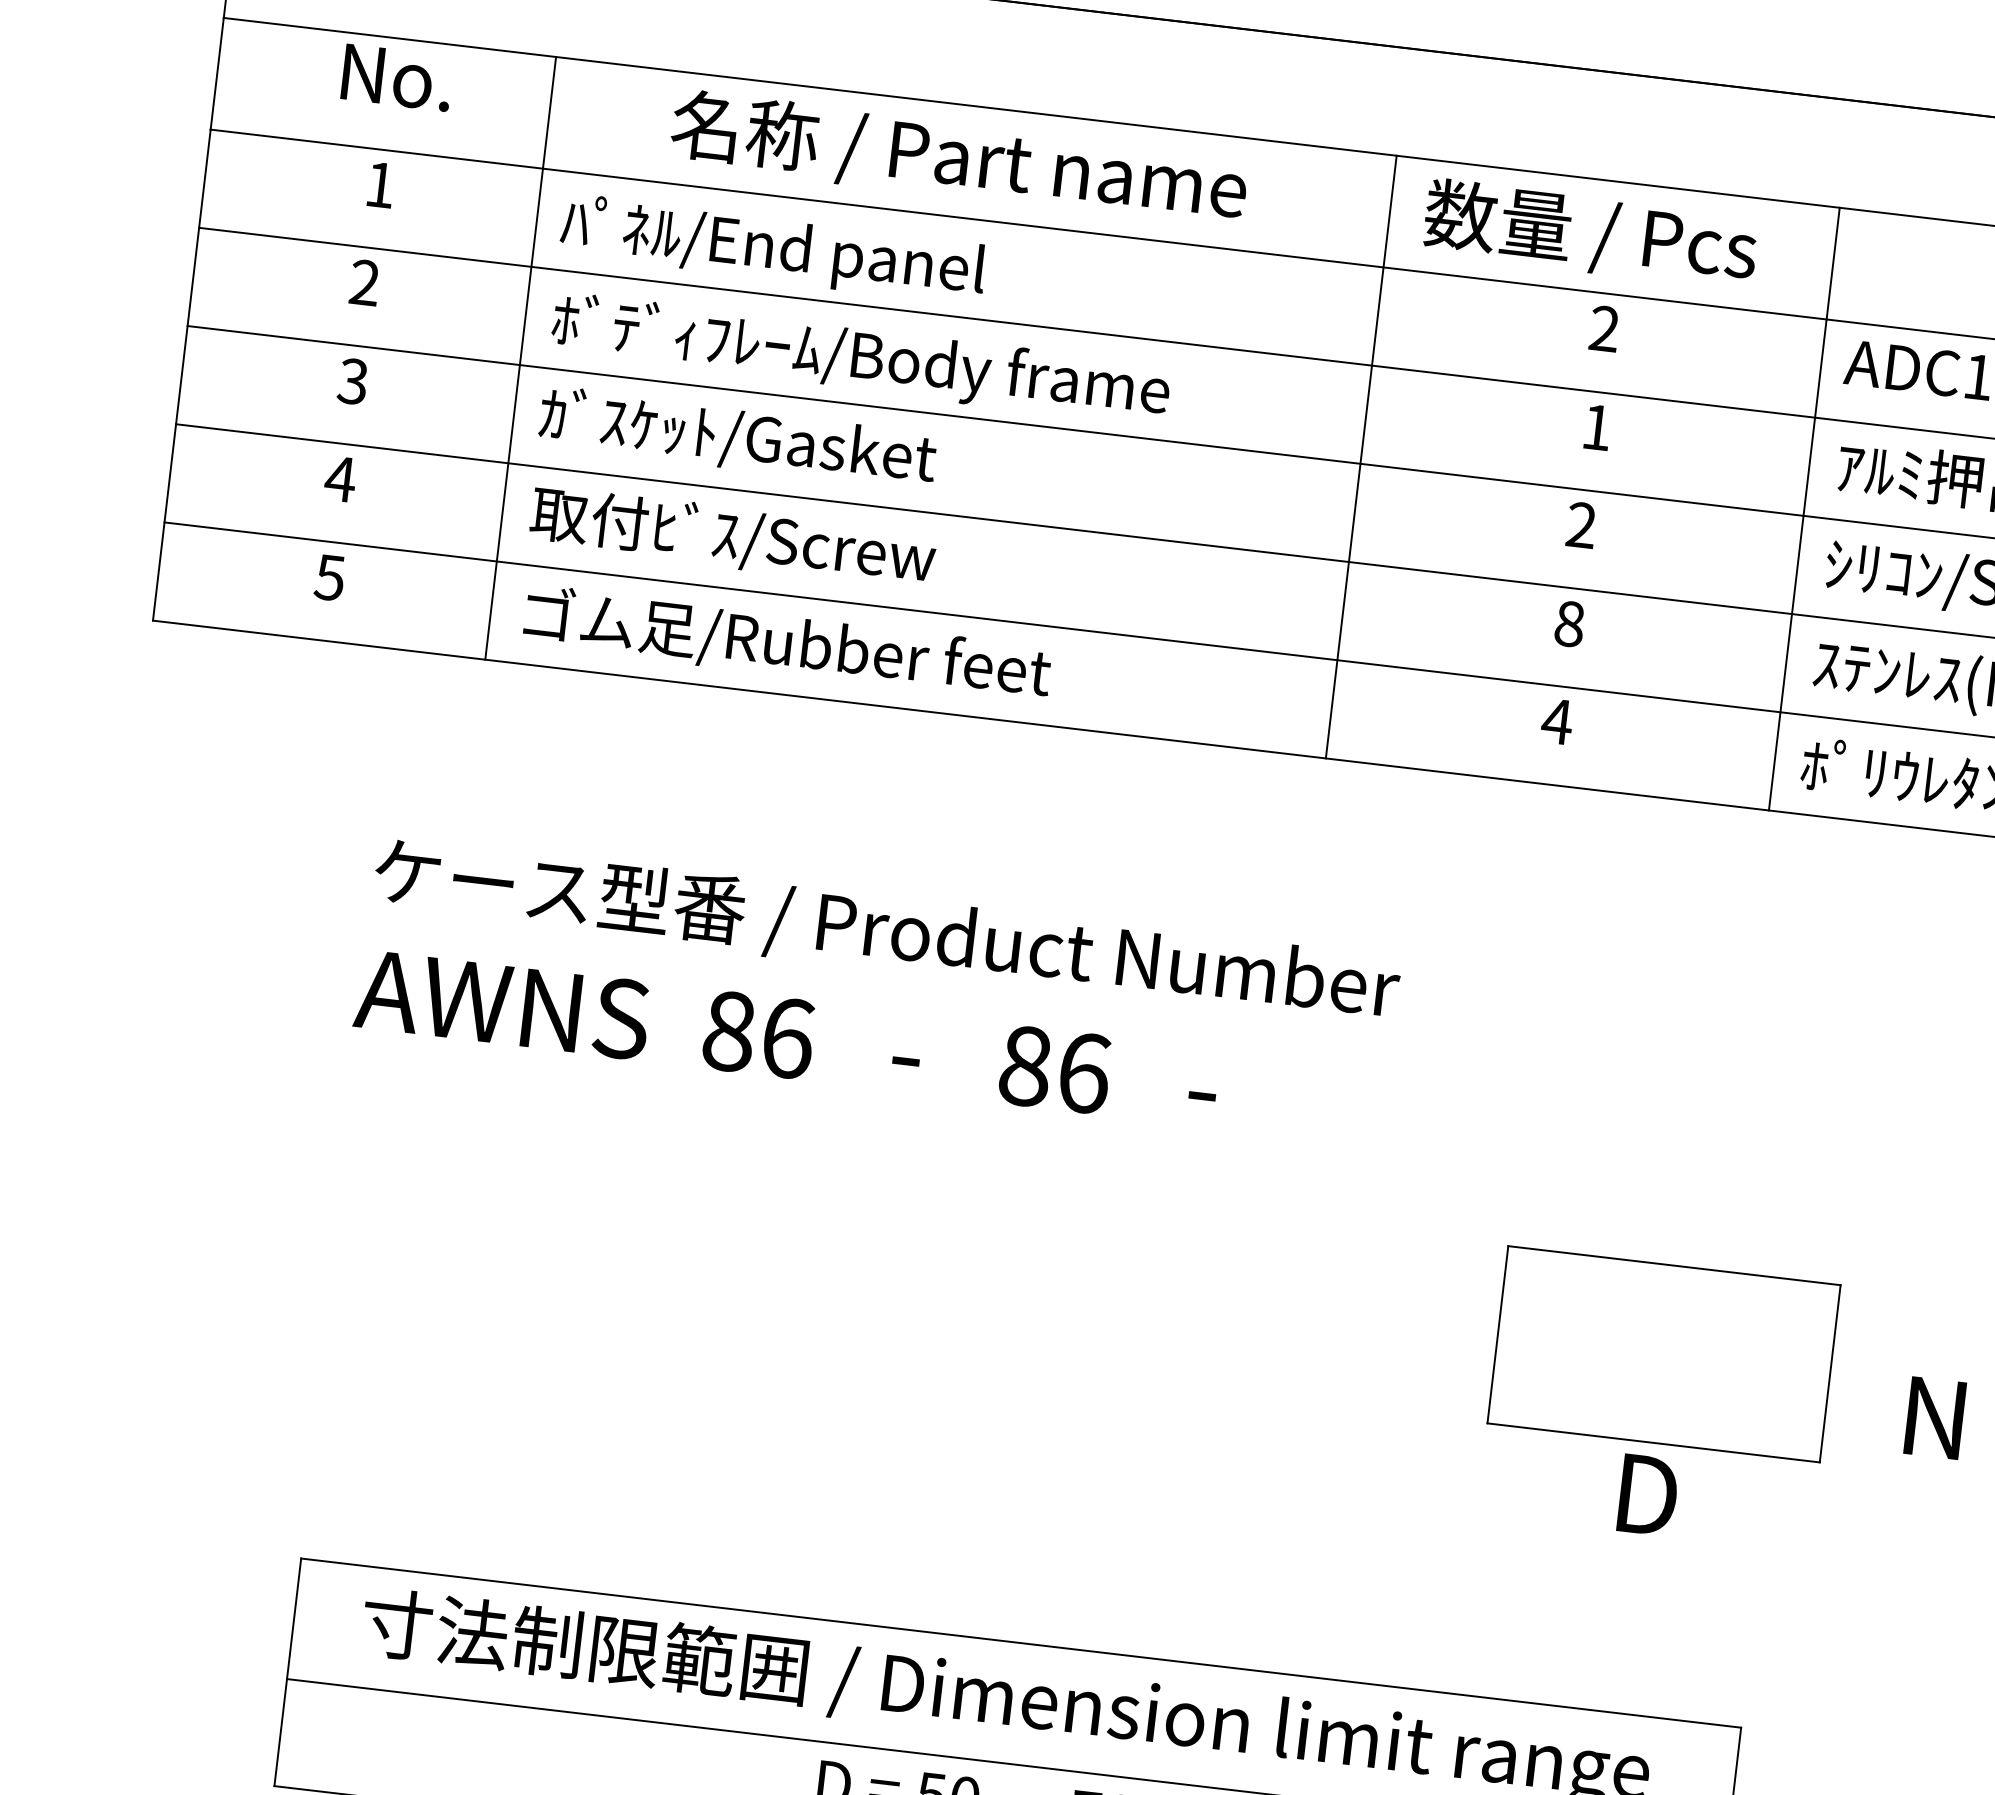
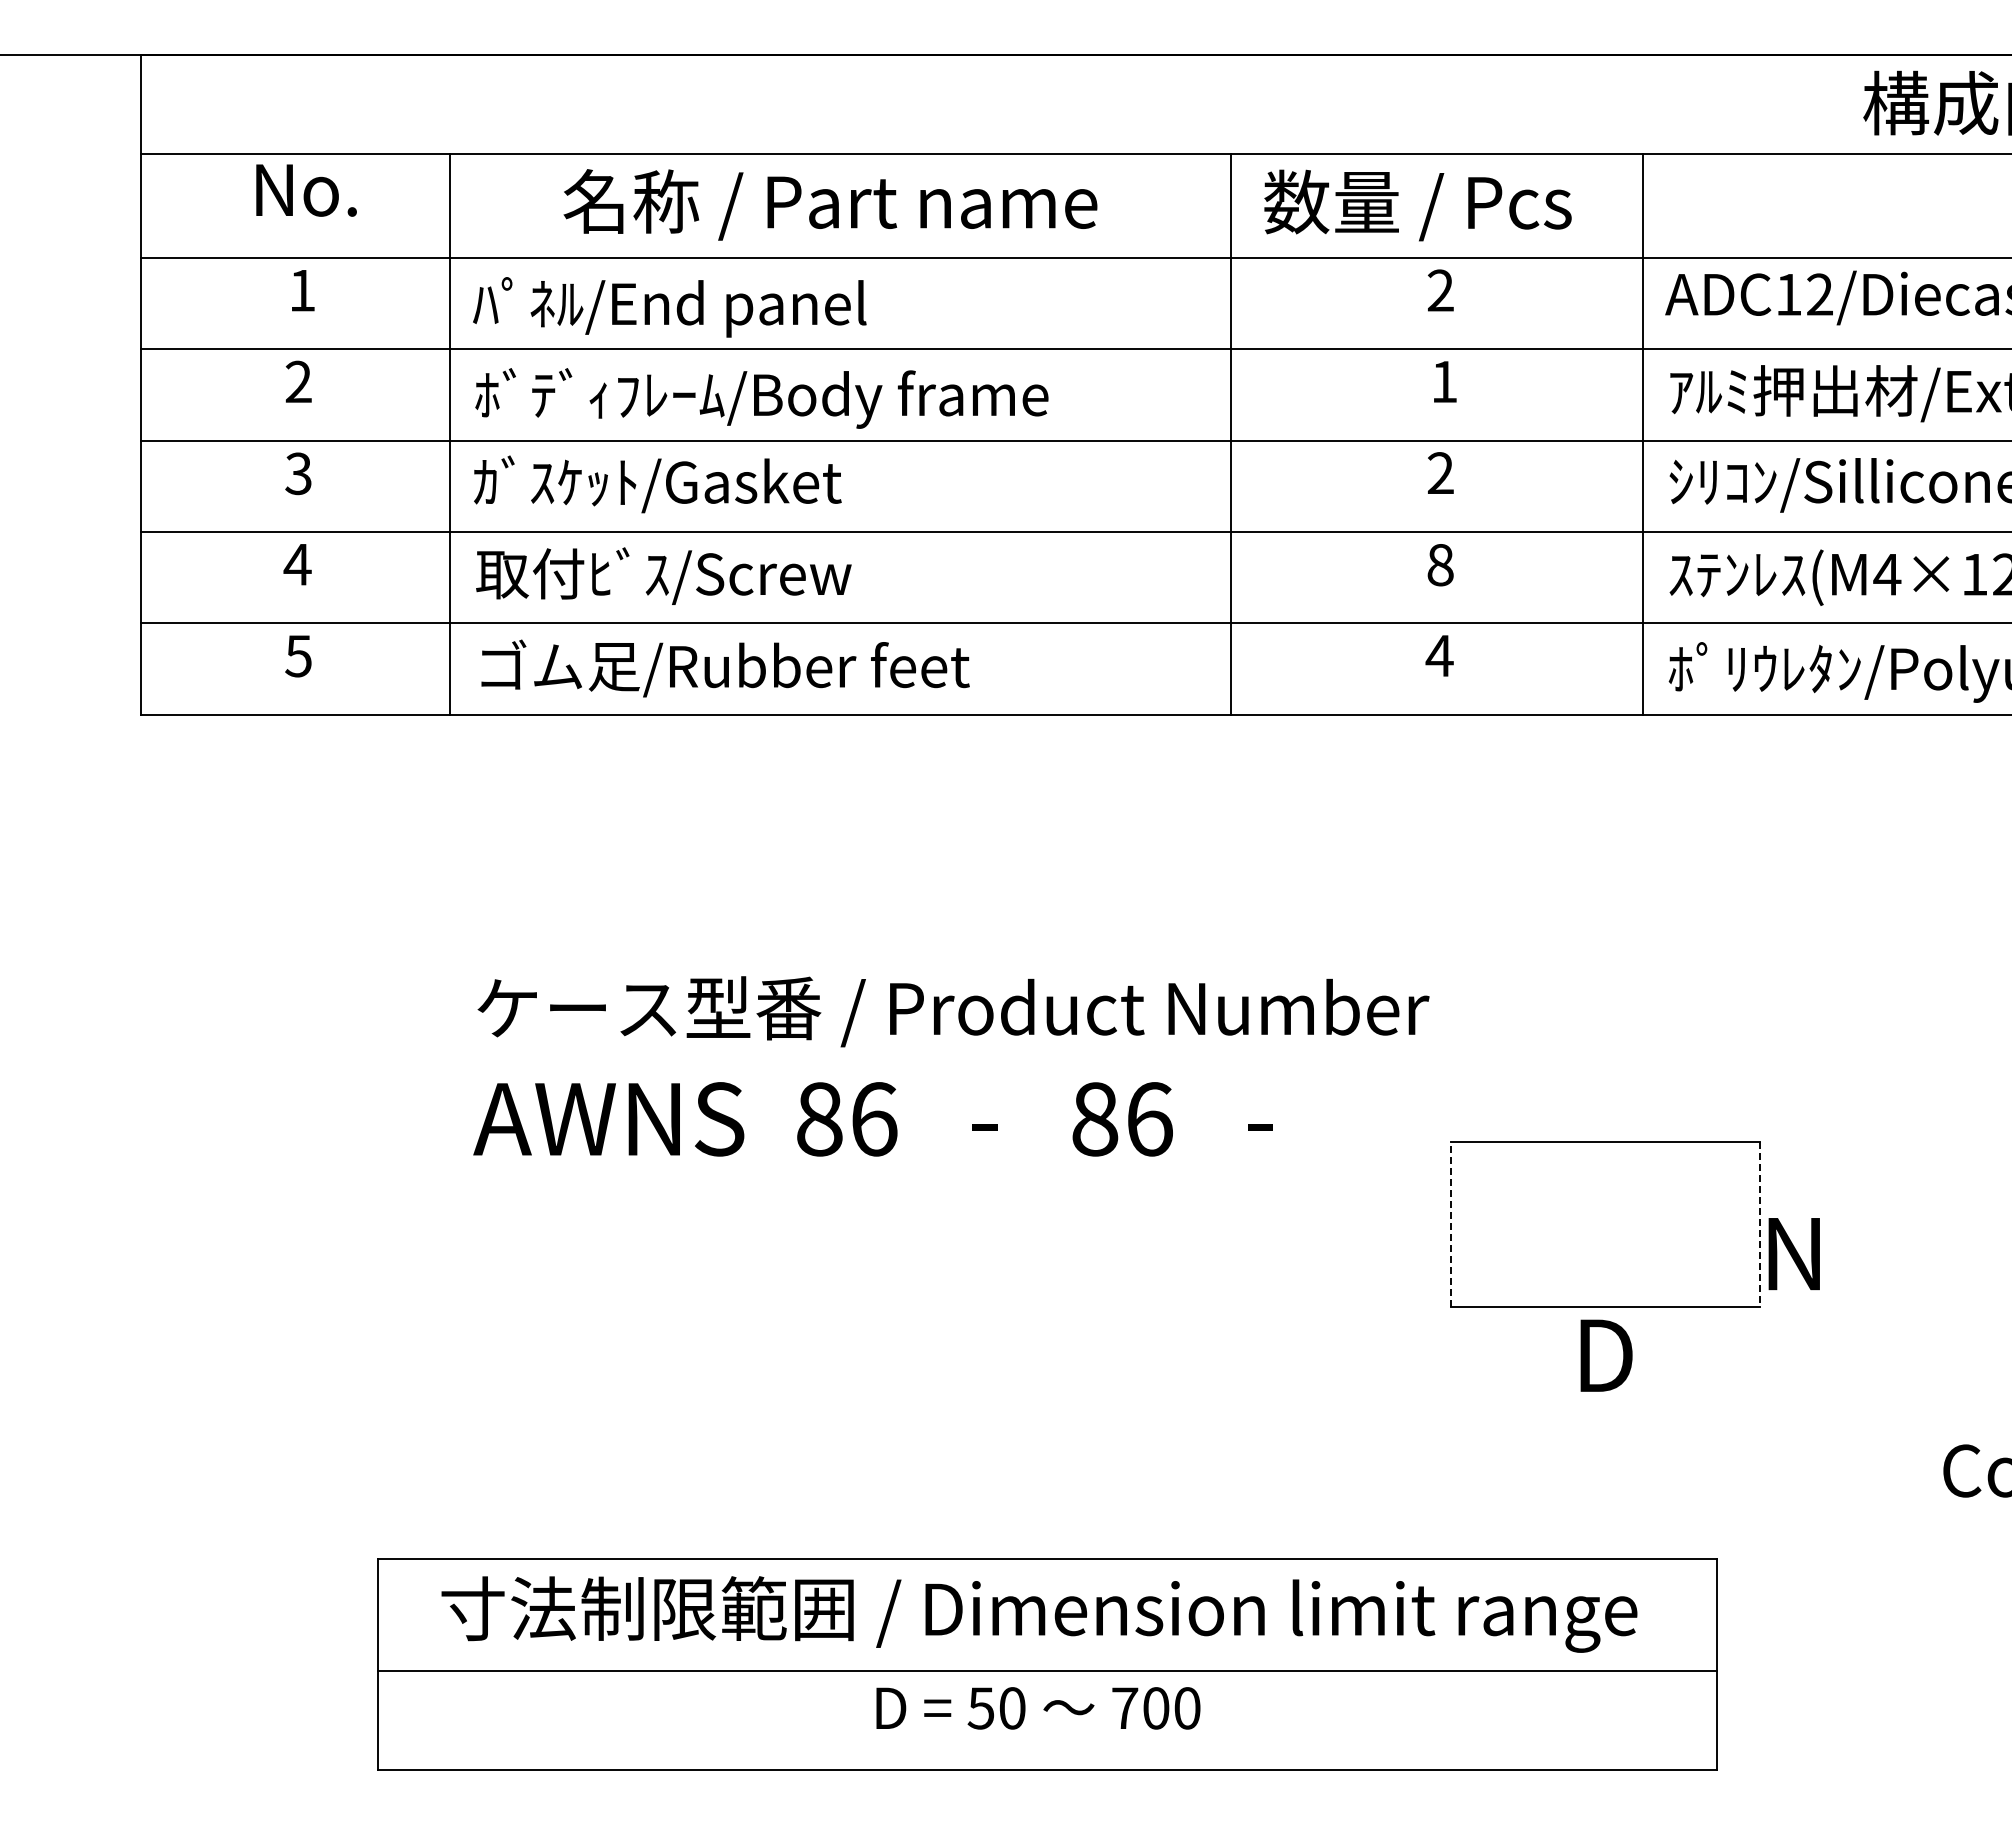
text: (877, 991) -> (951, 1066), moved
line: (1498, 1334) -> (1451, 1224), solid -> dashed
line: (1830, 1374) -> (1760, 1225), solid -> dashed
text: (1934, 1418) -> (1793, 1254), moved

